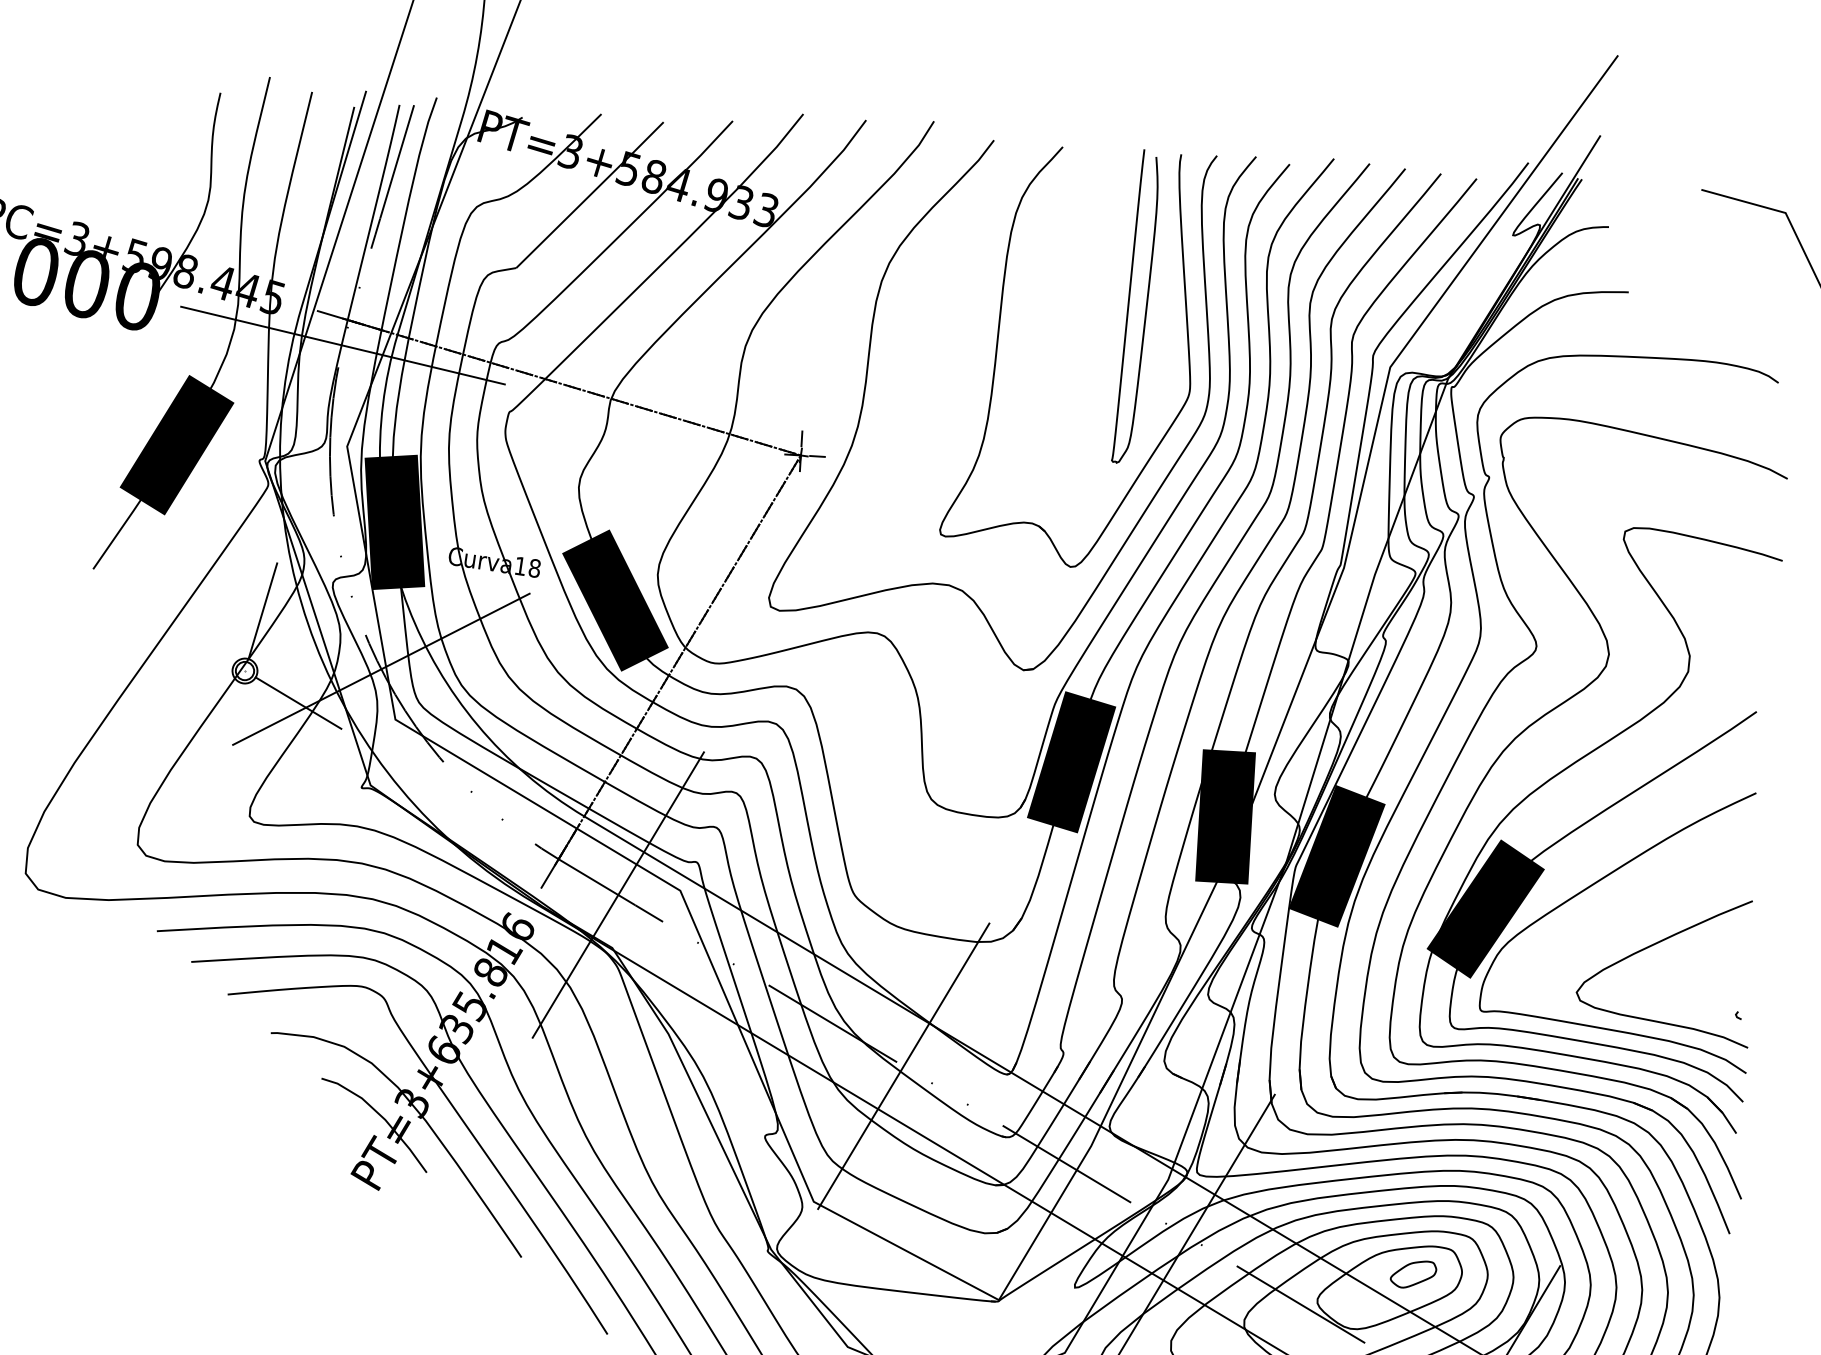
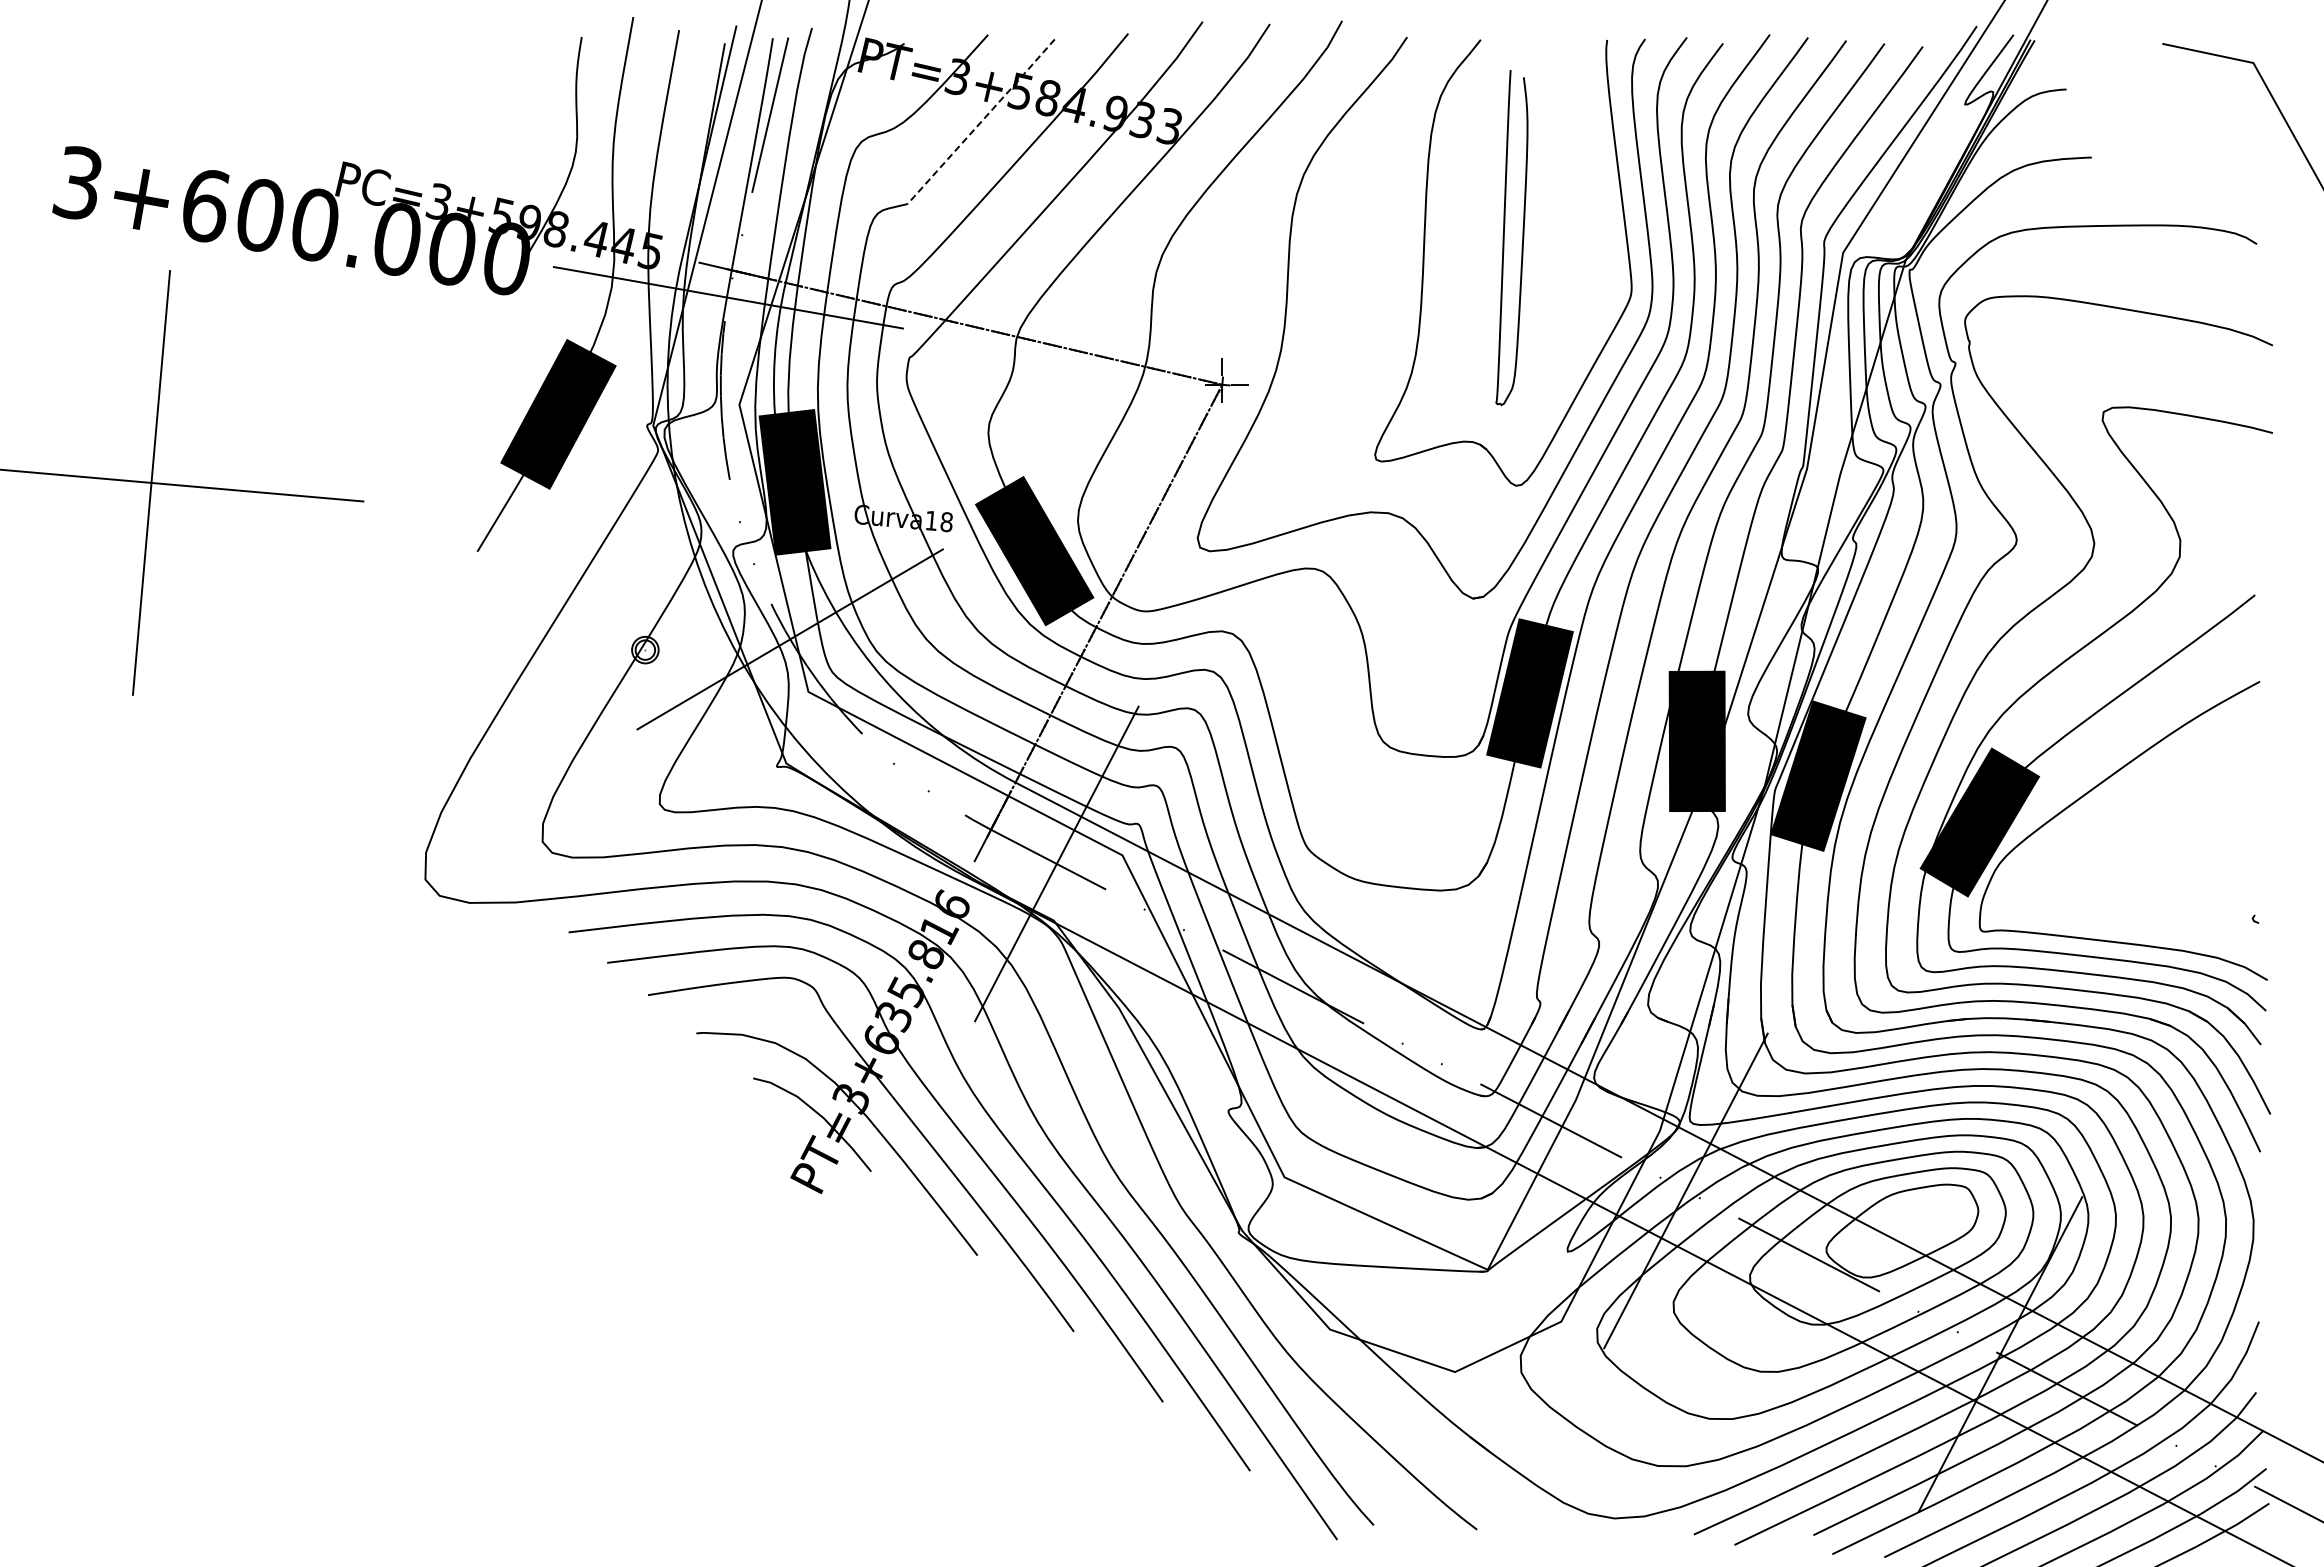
line: (590, 194) -> (981, 121), solid -> dashed
curve: (1129, 306) -> (1504, 238), moved
line: (262, 611) -> (660, 585), removed
line: (298, 702) -> (704, 680), removed
curve: (1652, 946) -> (2159, 851), removed
line: (903, 1066) -> (1371, 1027), removed
part: (1413, 1274) -> (1926, 1215), removed

